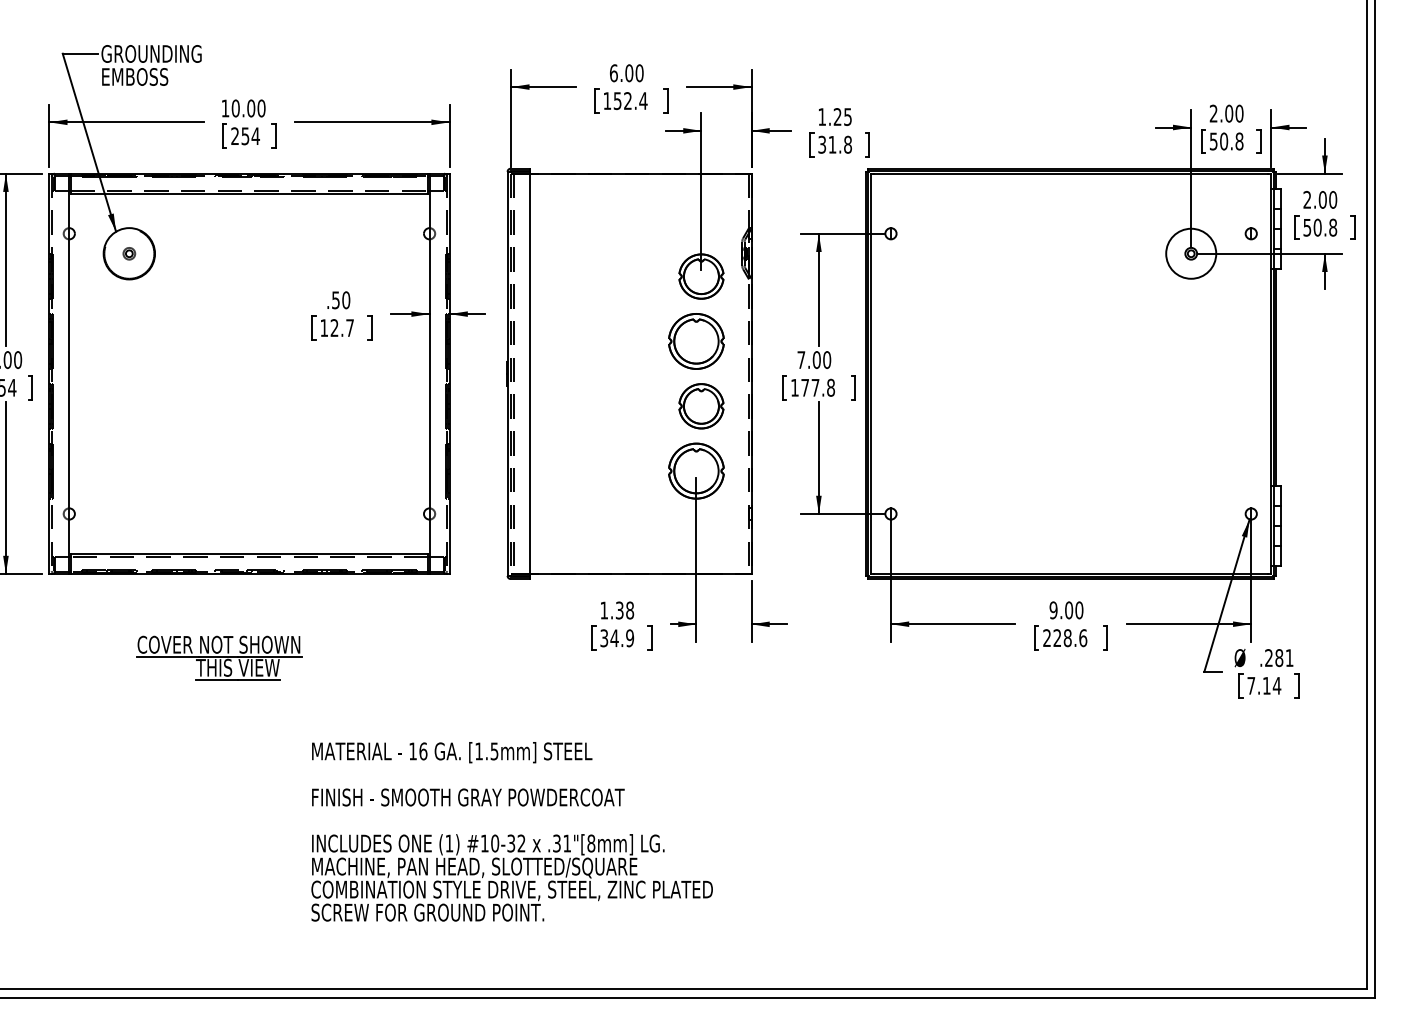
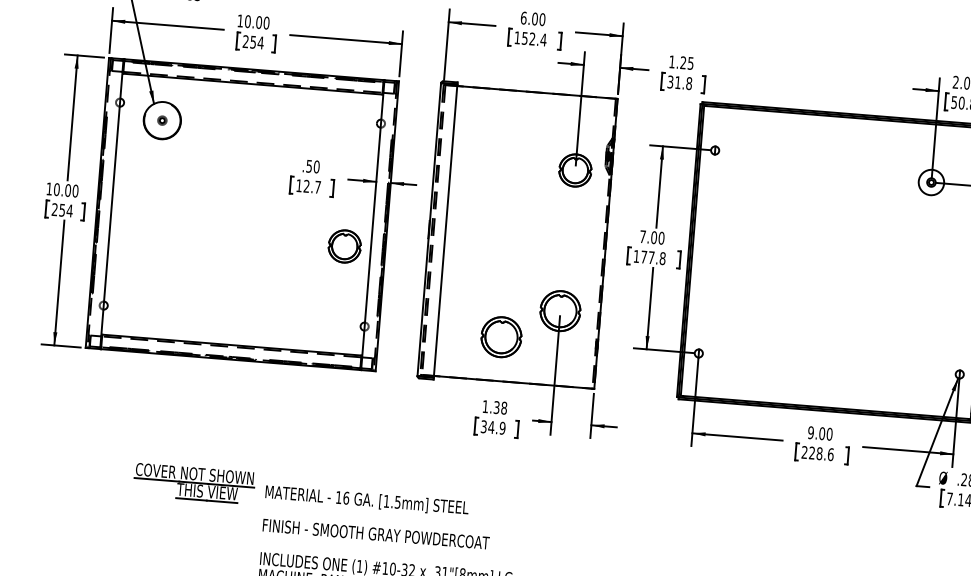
circle: (1191, 253) -> (931, 182), size x0.7
part: (696, 341) -> (501, 337), moved
part: (701, 406) -> (344, 246), moved
part: (219, 657) -> (194, 483), moved

